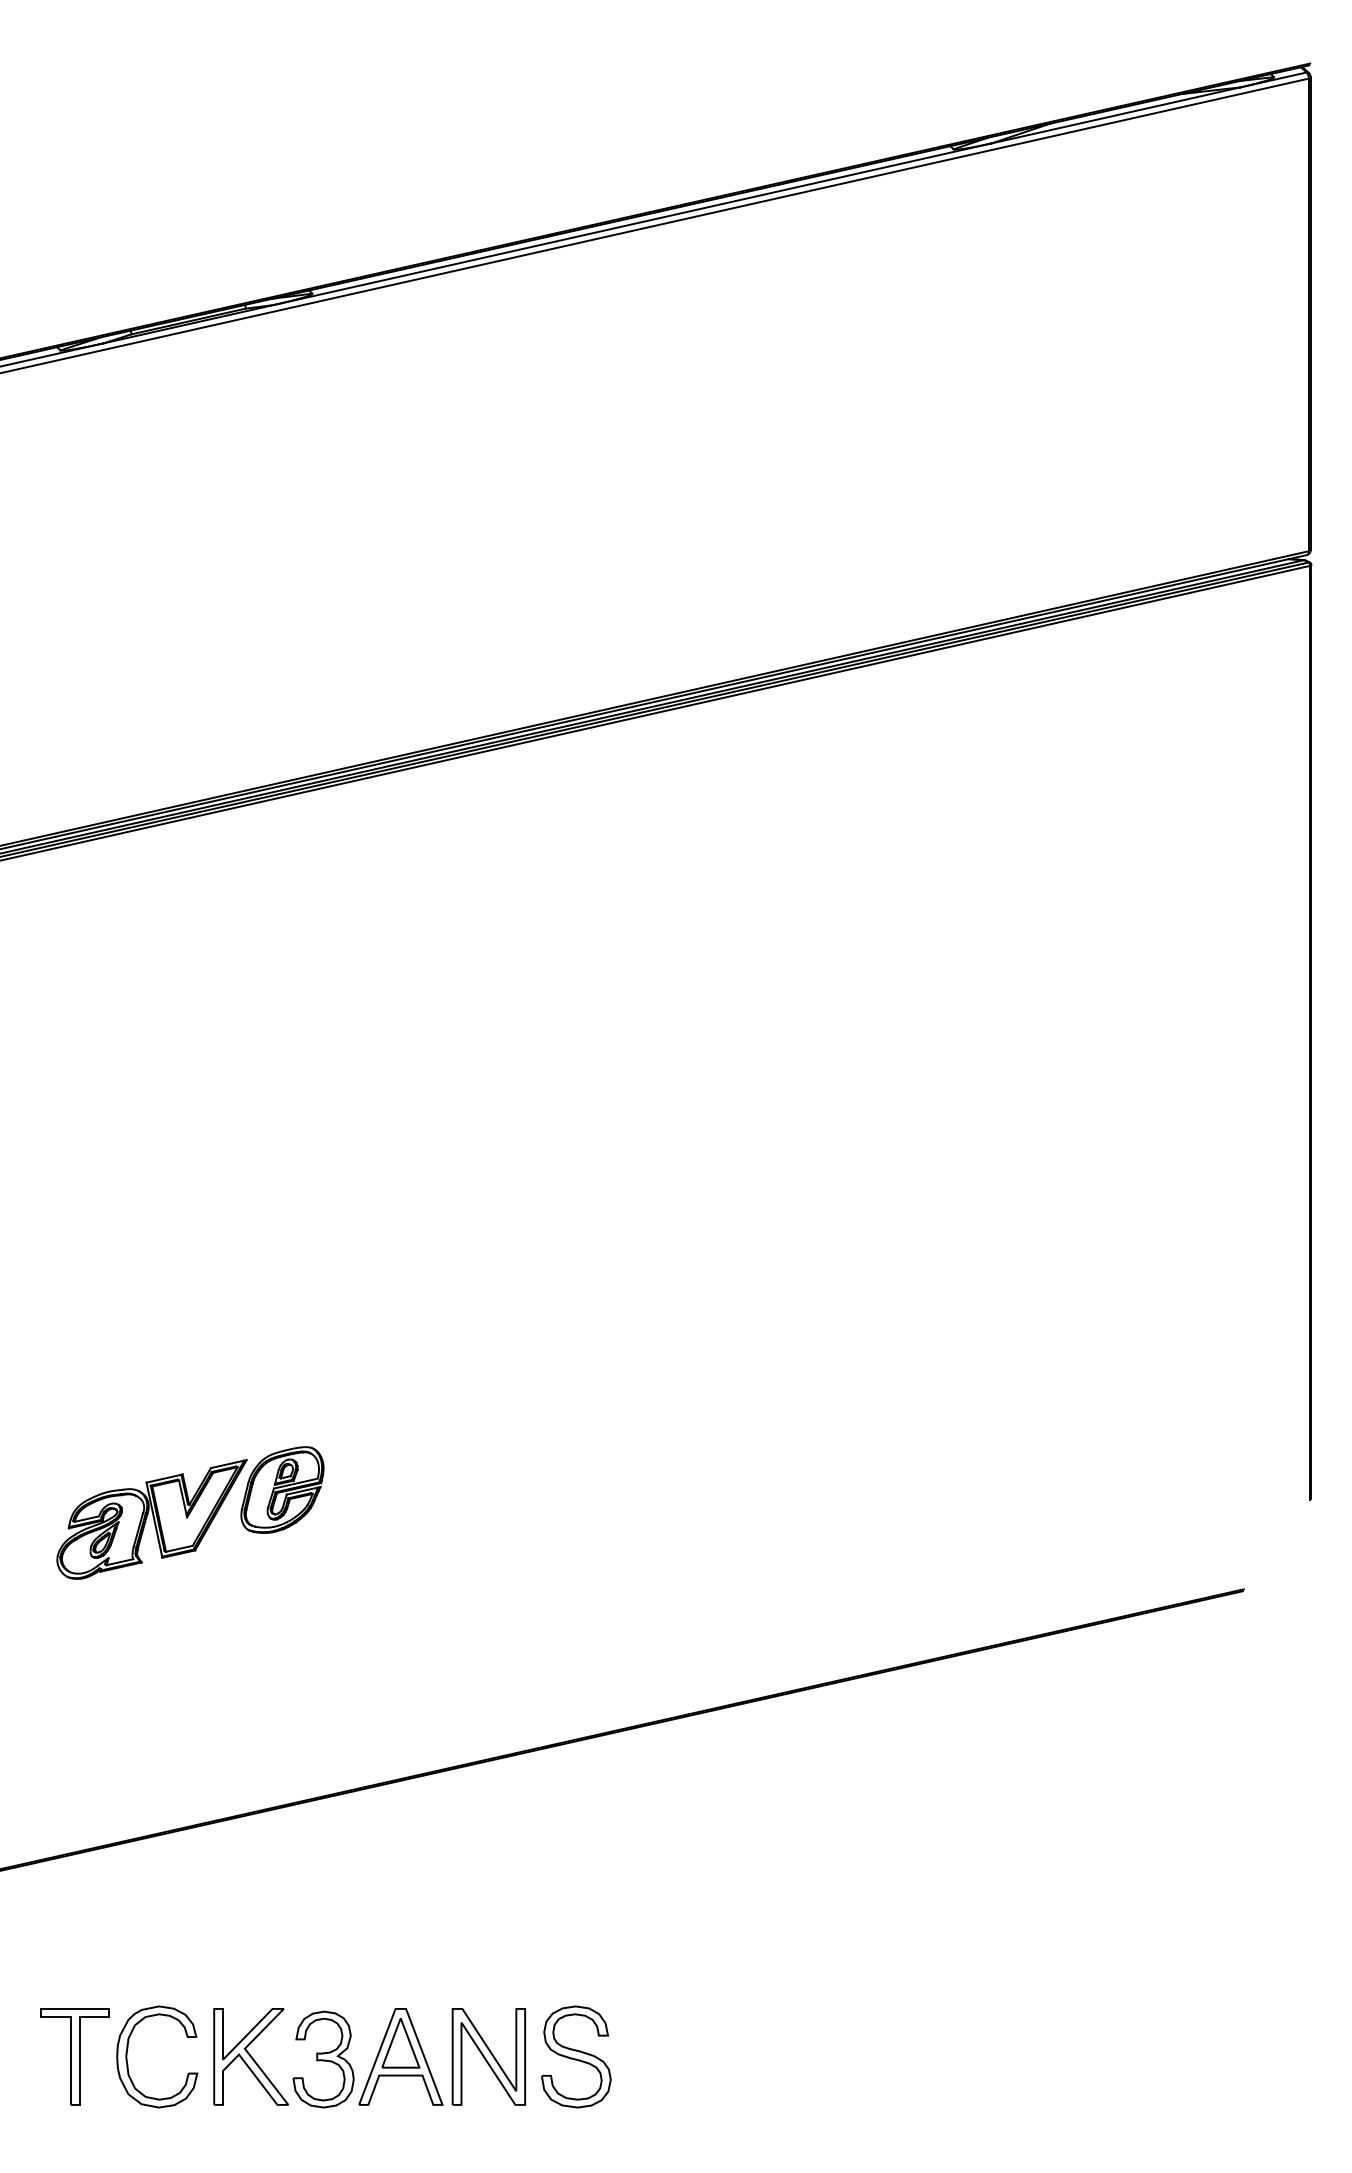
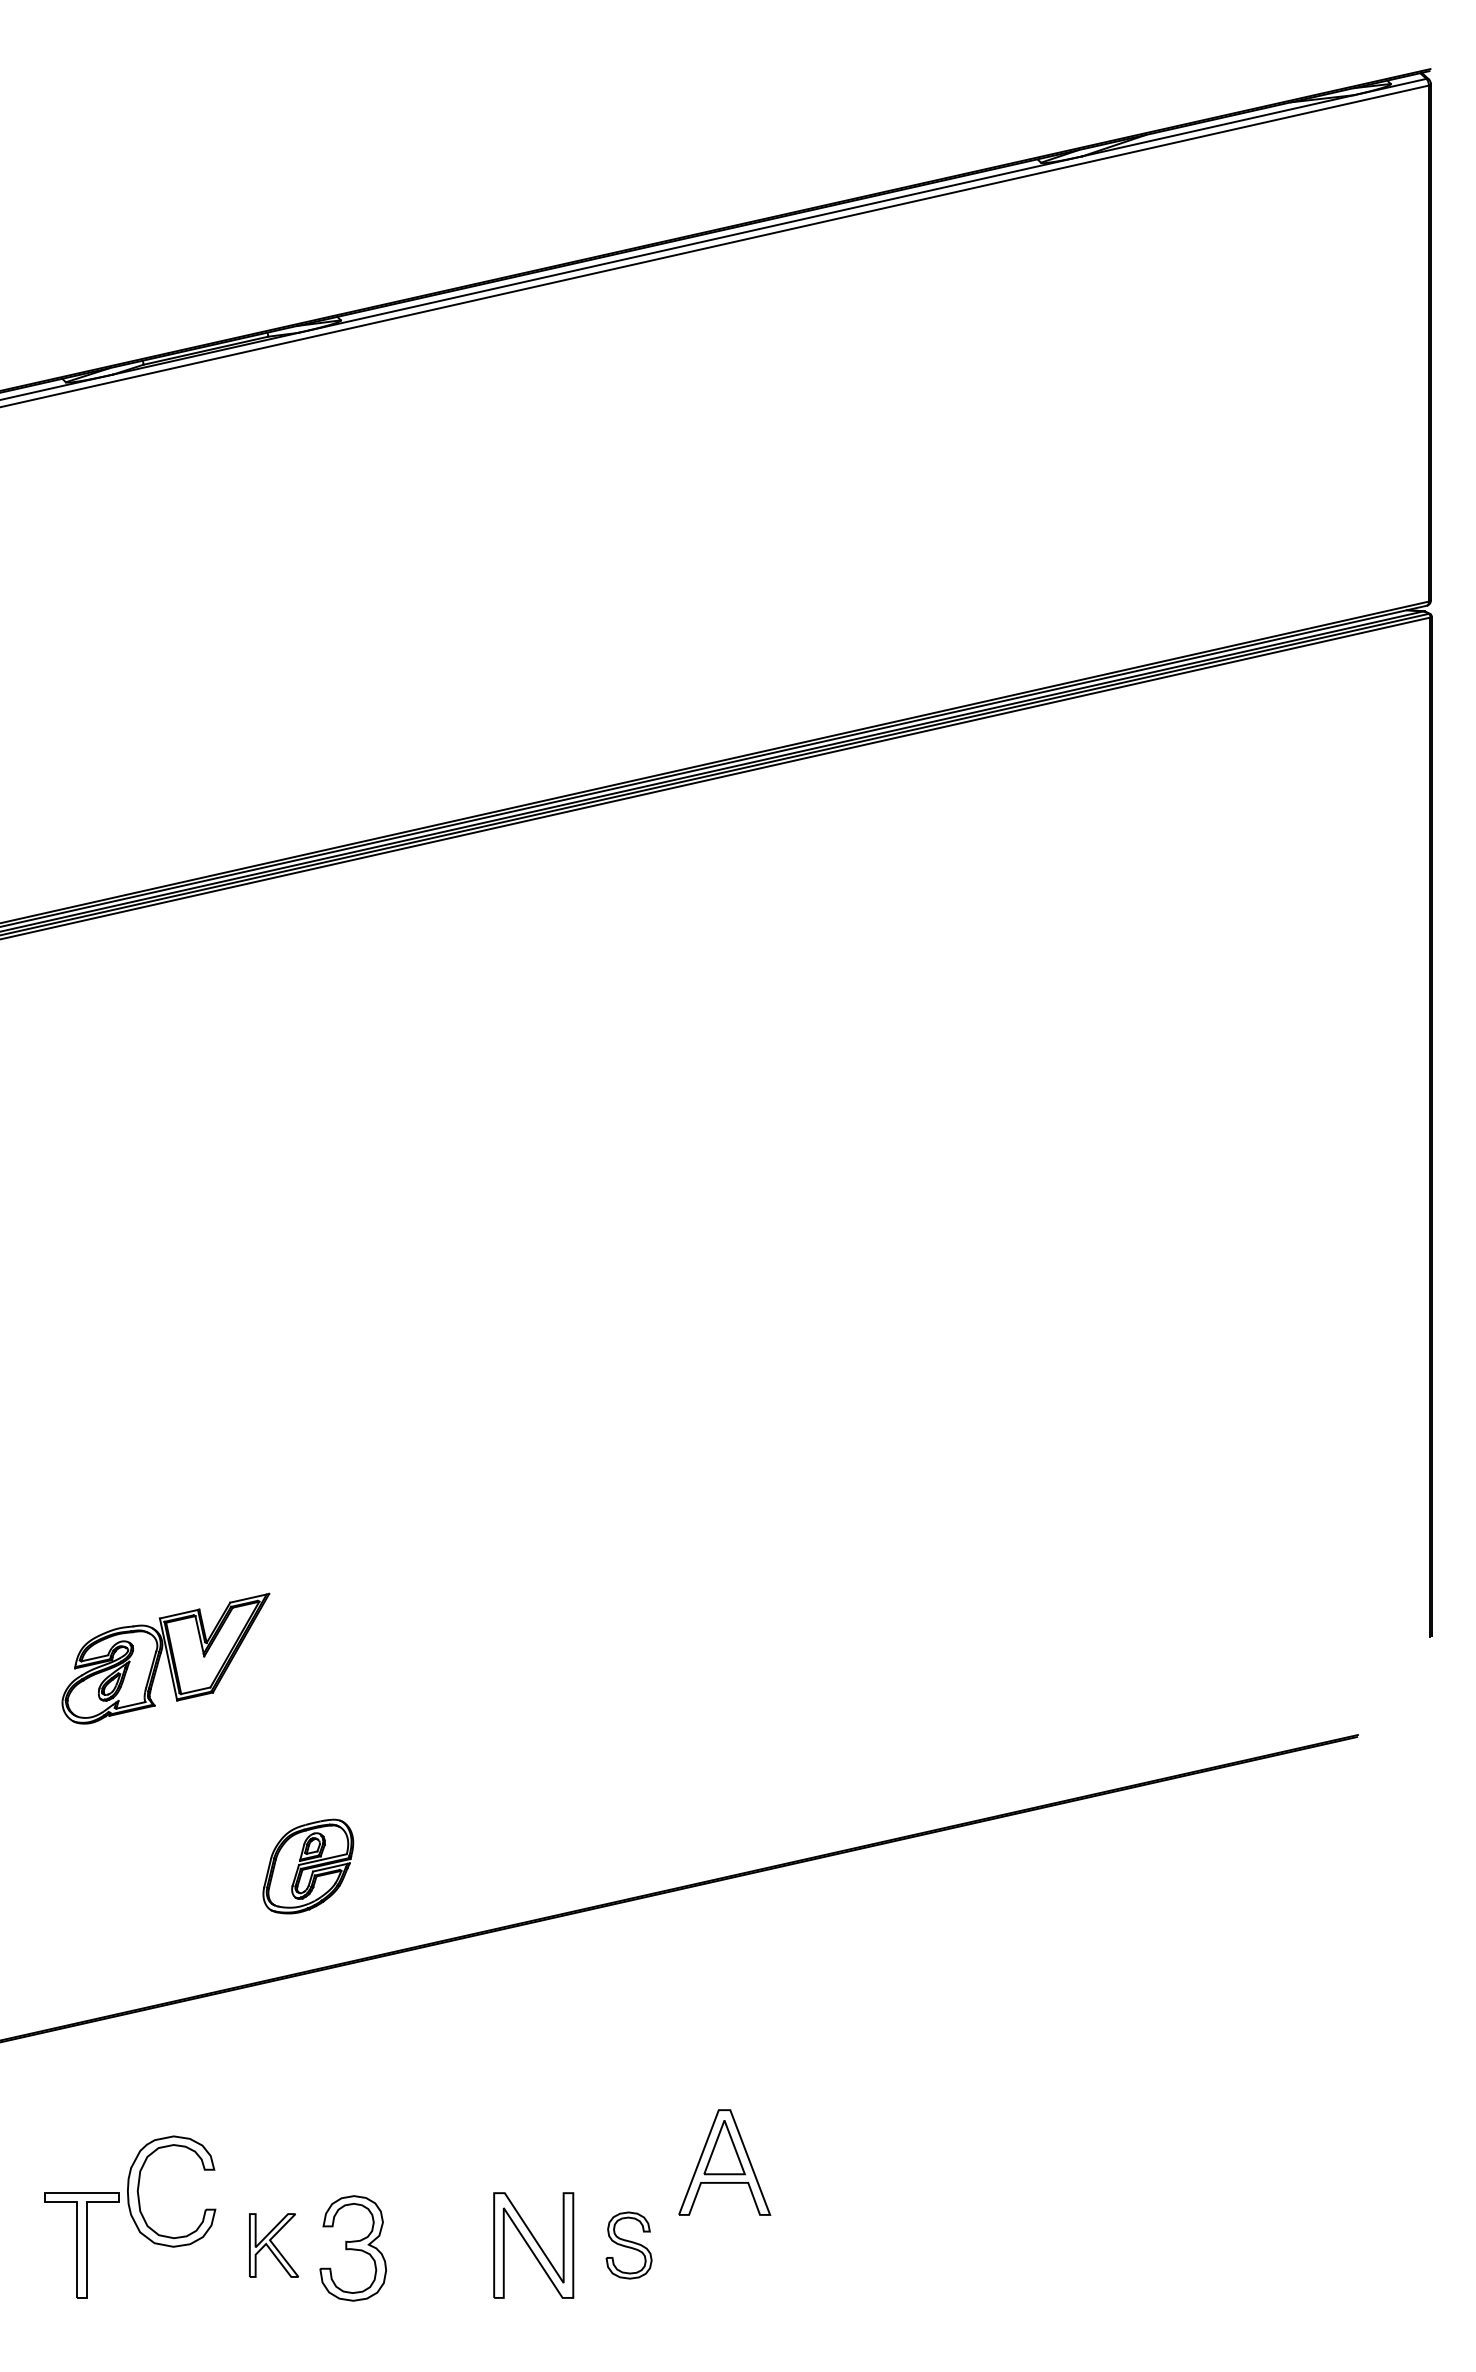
part: (282, 1489) -> (308, 1866), moved
part: (250, 2056) -> (273, 2245), size x0.6
part: (400, 2056) -> (724, 2162), moved
part: (575, 2056) -> (628, 2245), size x0.6
part: (127, 2059) -> (139, 2194), moved

